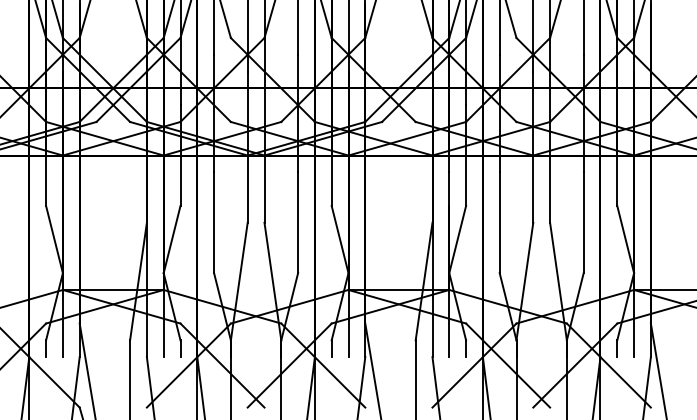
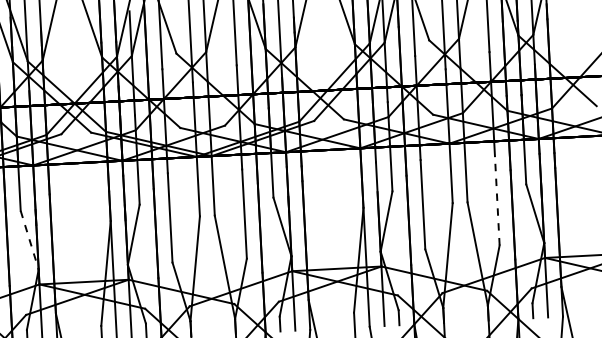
line: (583, 222) -> (497, 200), solid -> dashed
line: (54, 239) -> (29, 240), solid -> dashed

